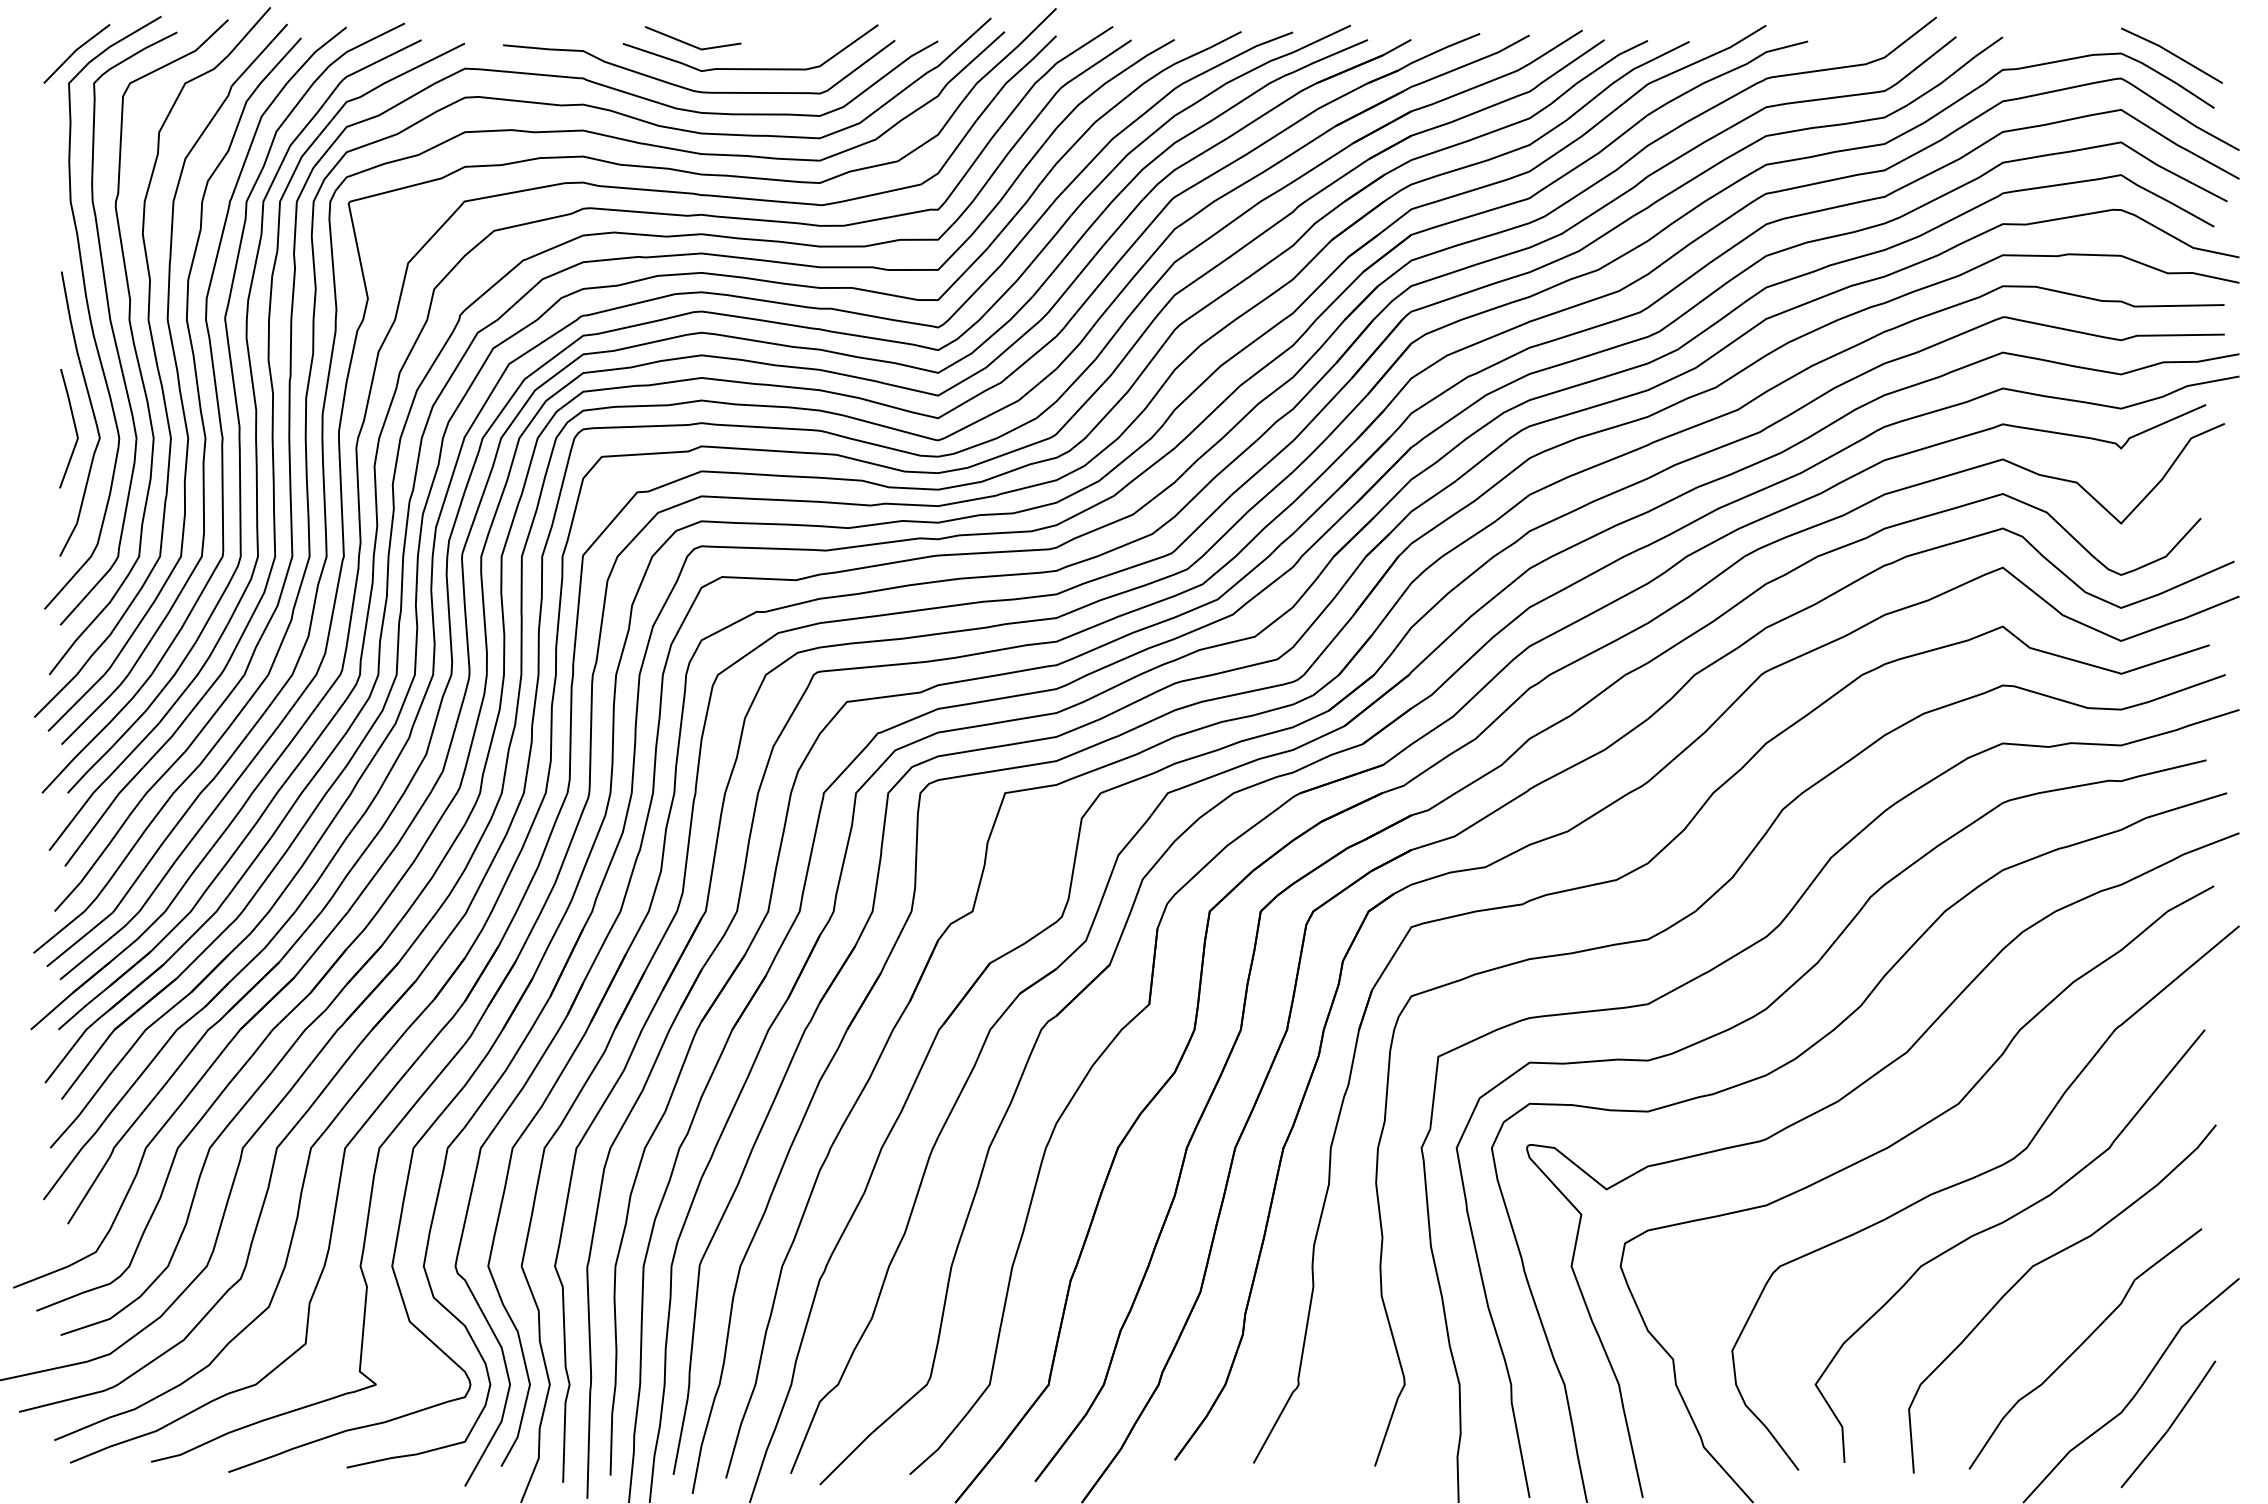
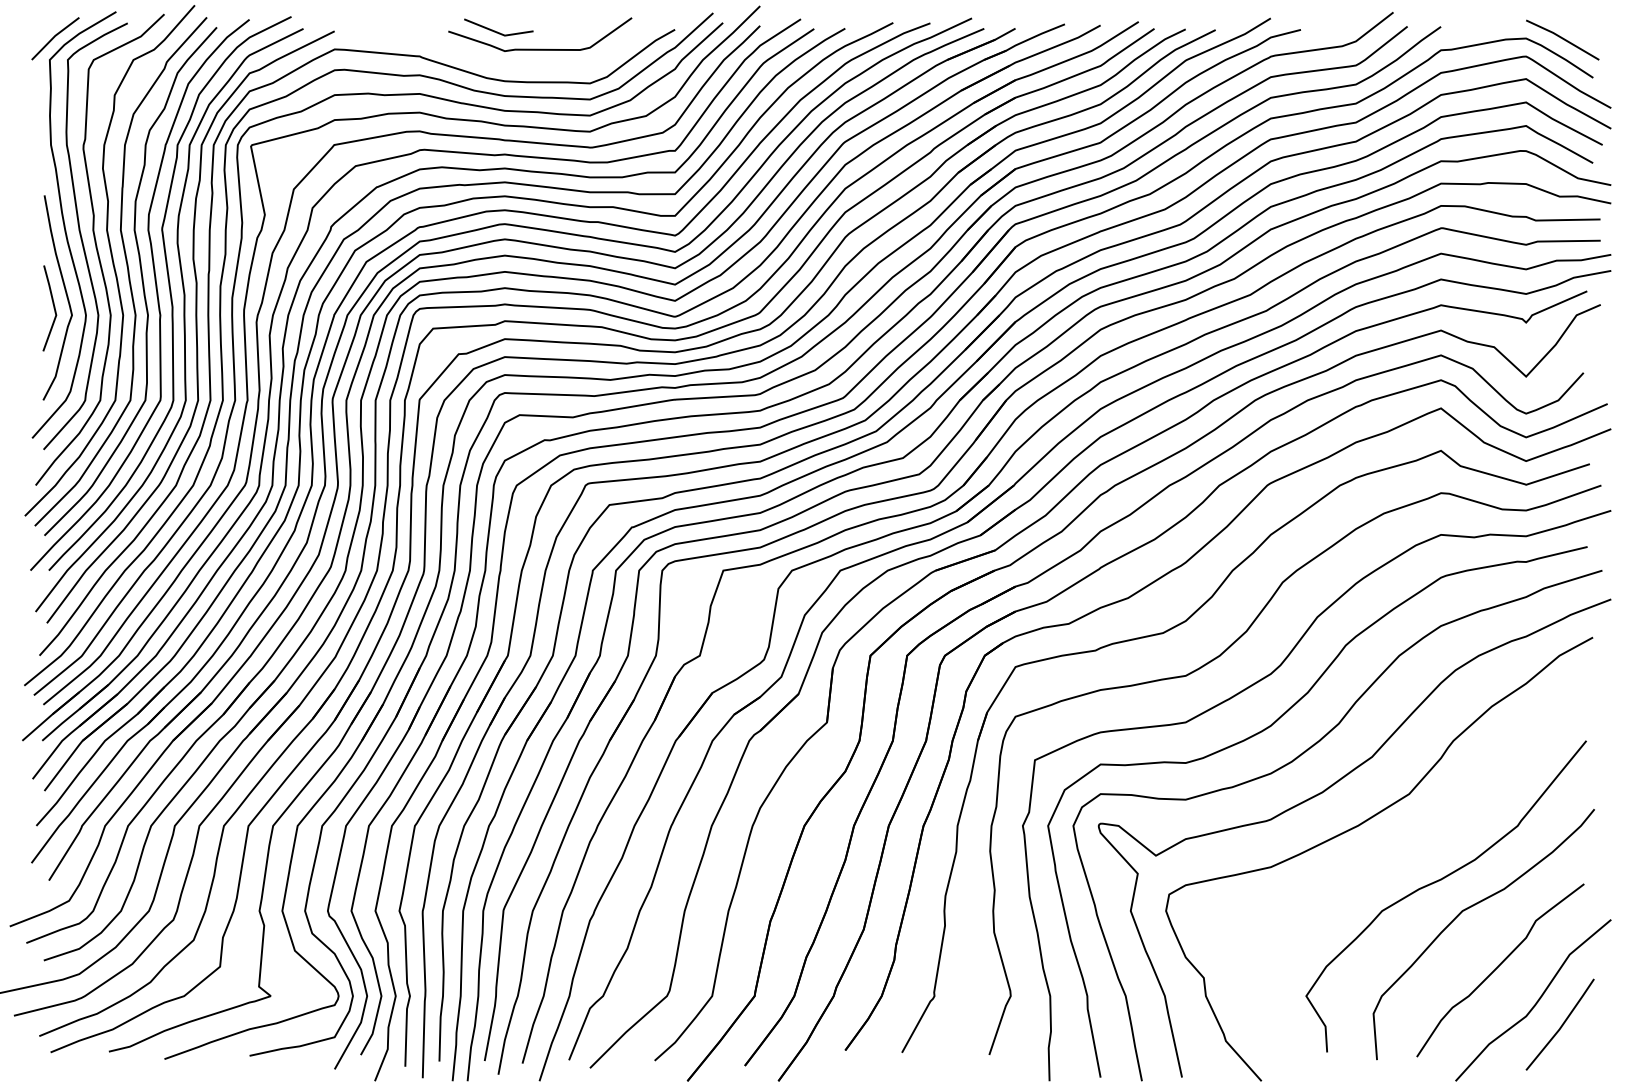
curve: (698, 90) -> (502, 65), removed
curve: (1977, 1177) -> (1422, 847), removed

